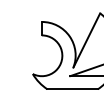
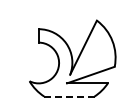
line: (72, 89) -> (69, 96), solid -> dashed

